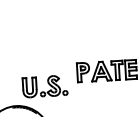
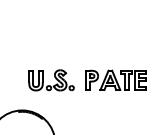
part: (45, 86) -> (51, 80), moved

